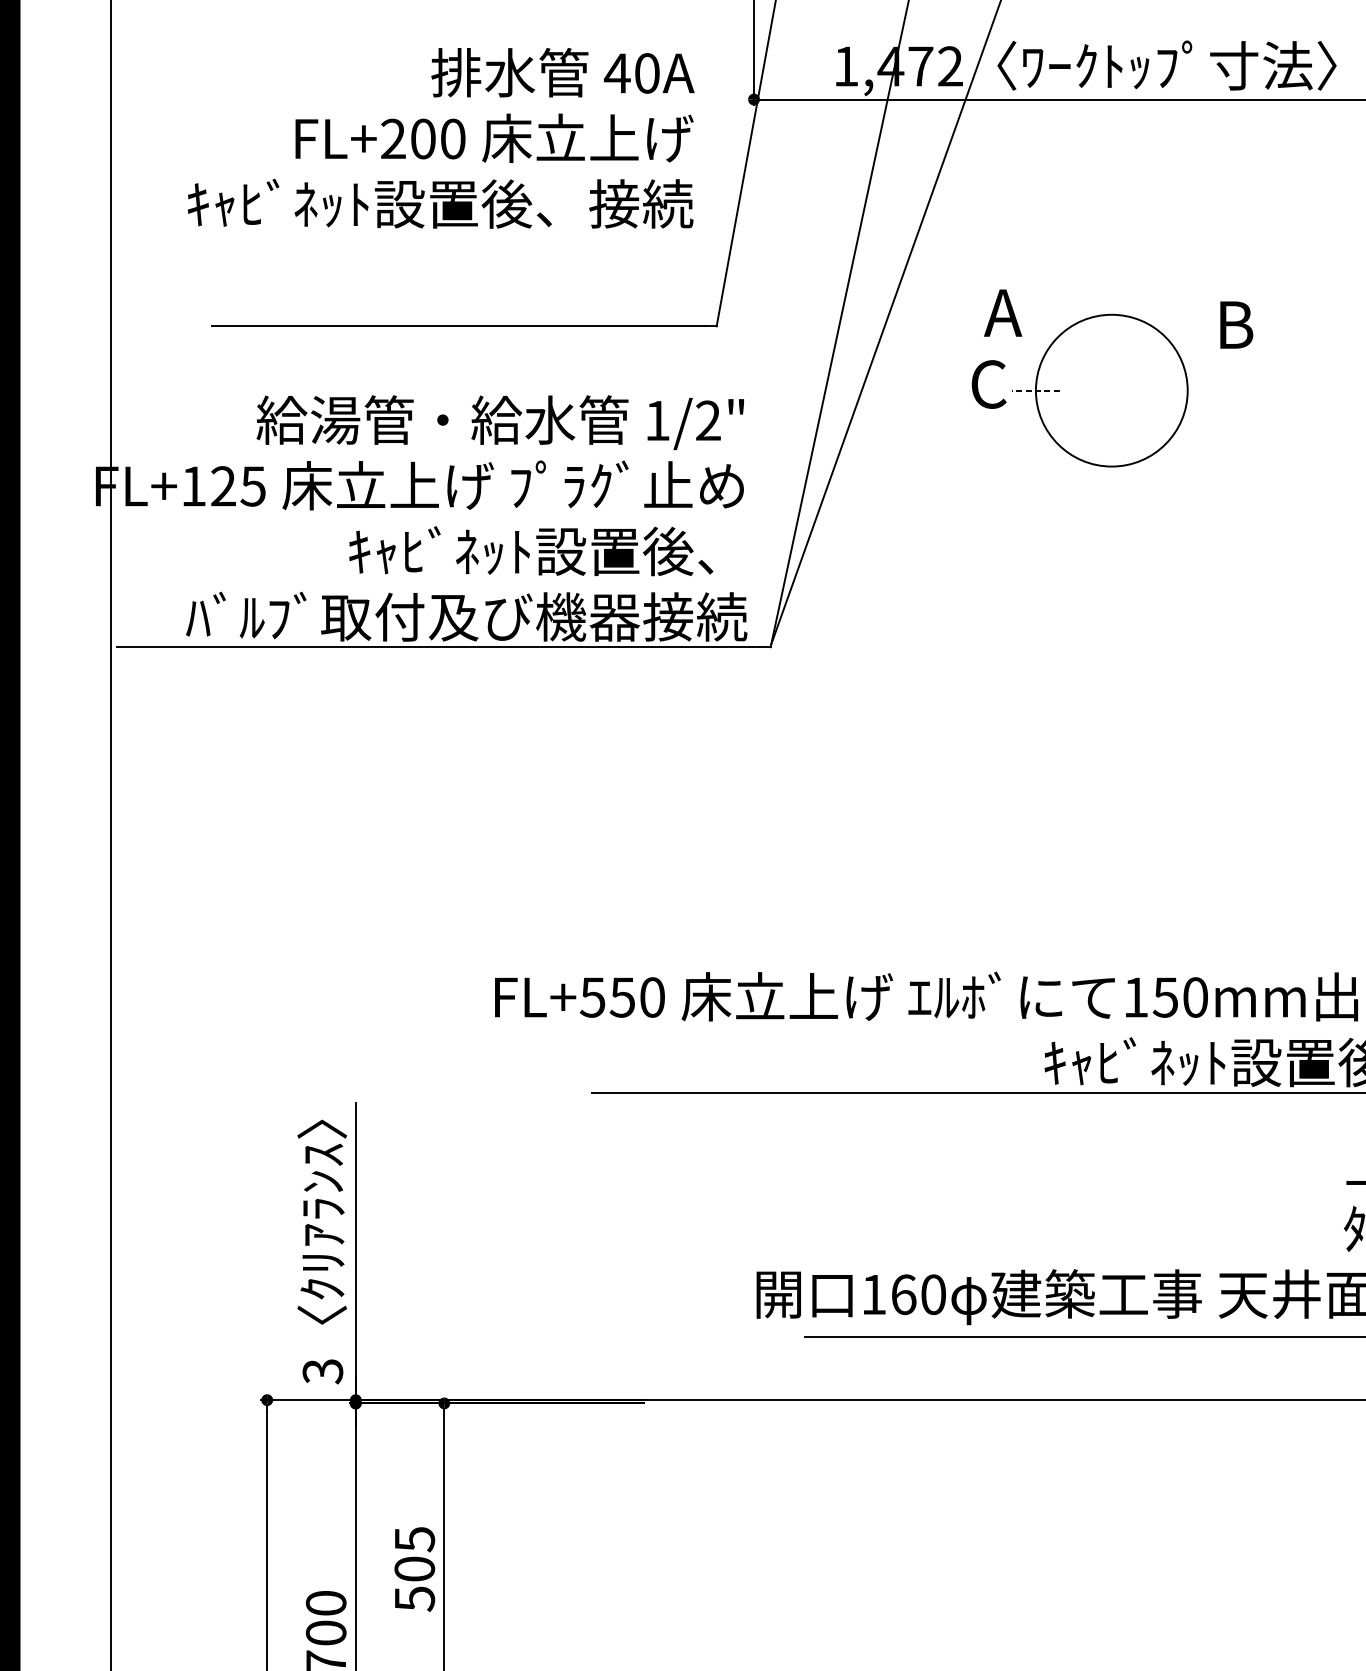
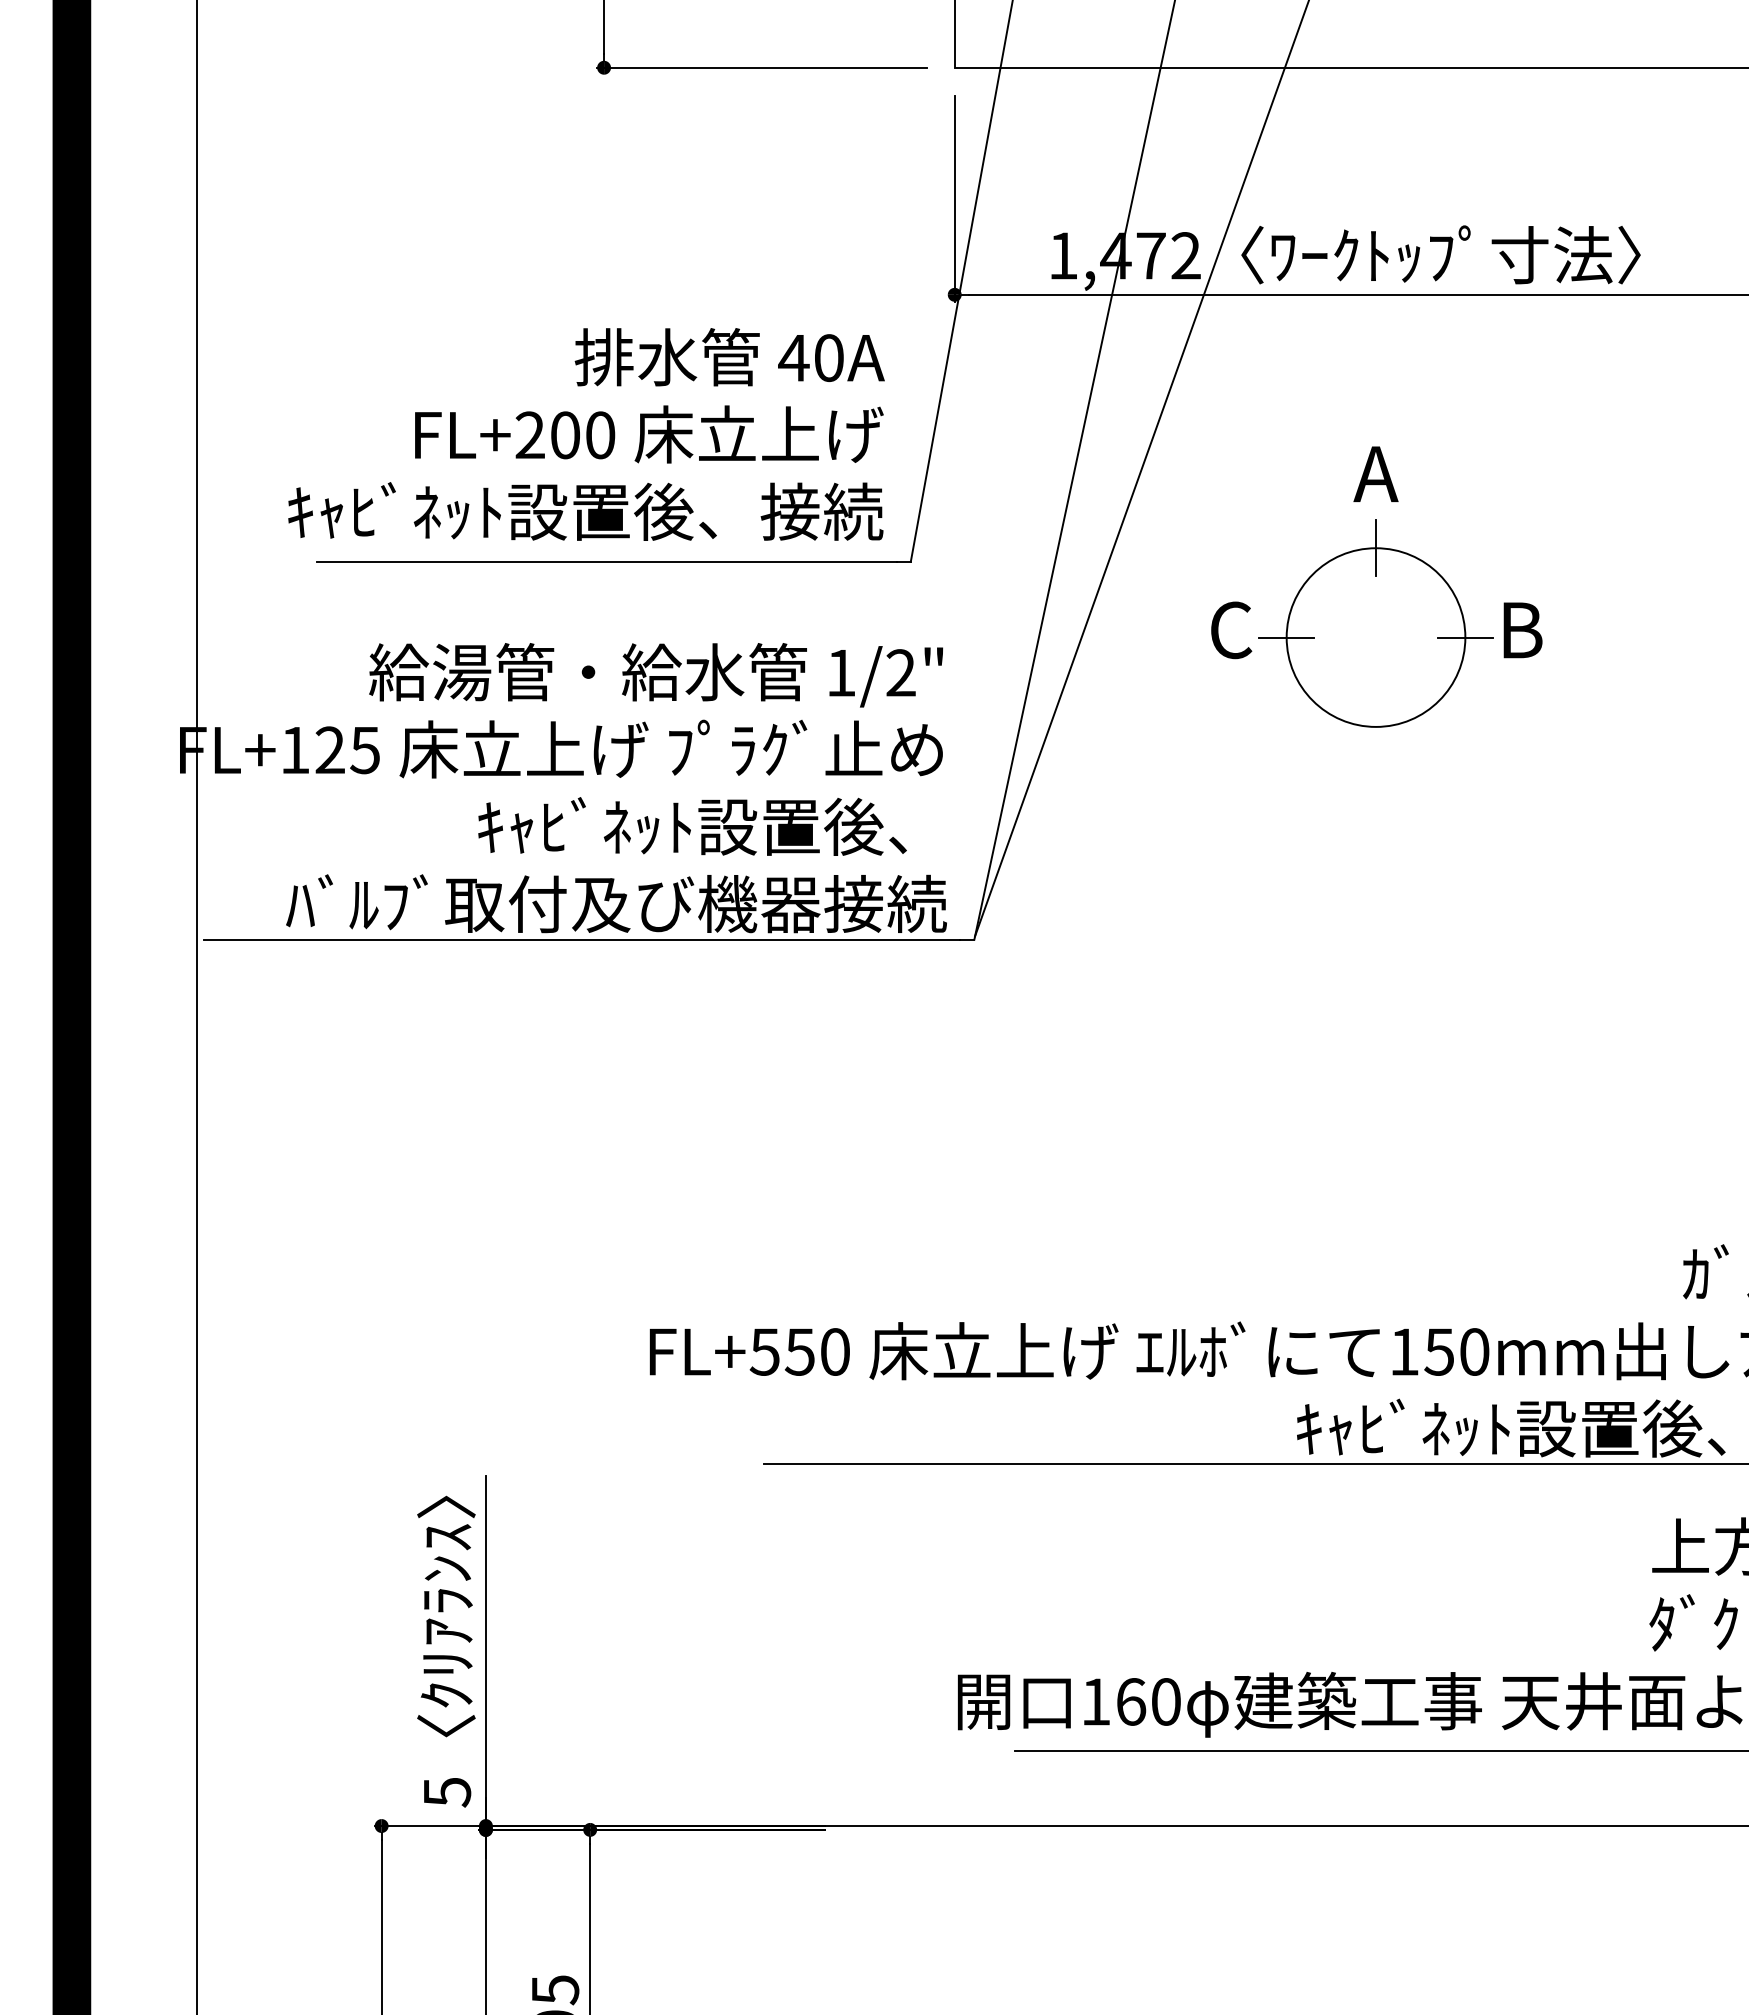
text: (441, 138) -> (586, 434), moved
text: (1002, 312) -> (1375, 473), moved
line: (1112, 315) -> (1376, 548), added
text: (1236, 325) -> (1522, 630), moved
line: (1035, 390) -> (1286, 637), dashed -> solid
line: (1187, 390) -> (1465, 637), added
text: (322, 1371) -> (446, 1792), 3 -> 5

